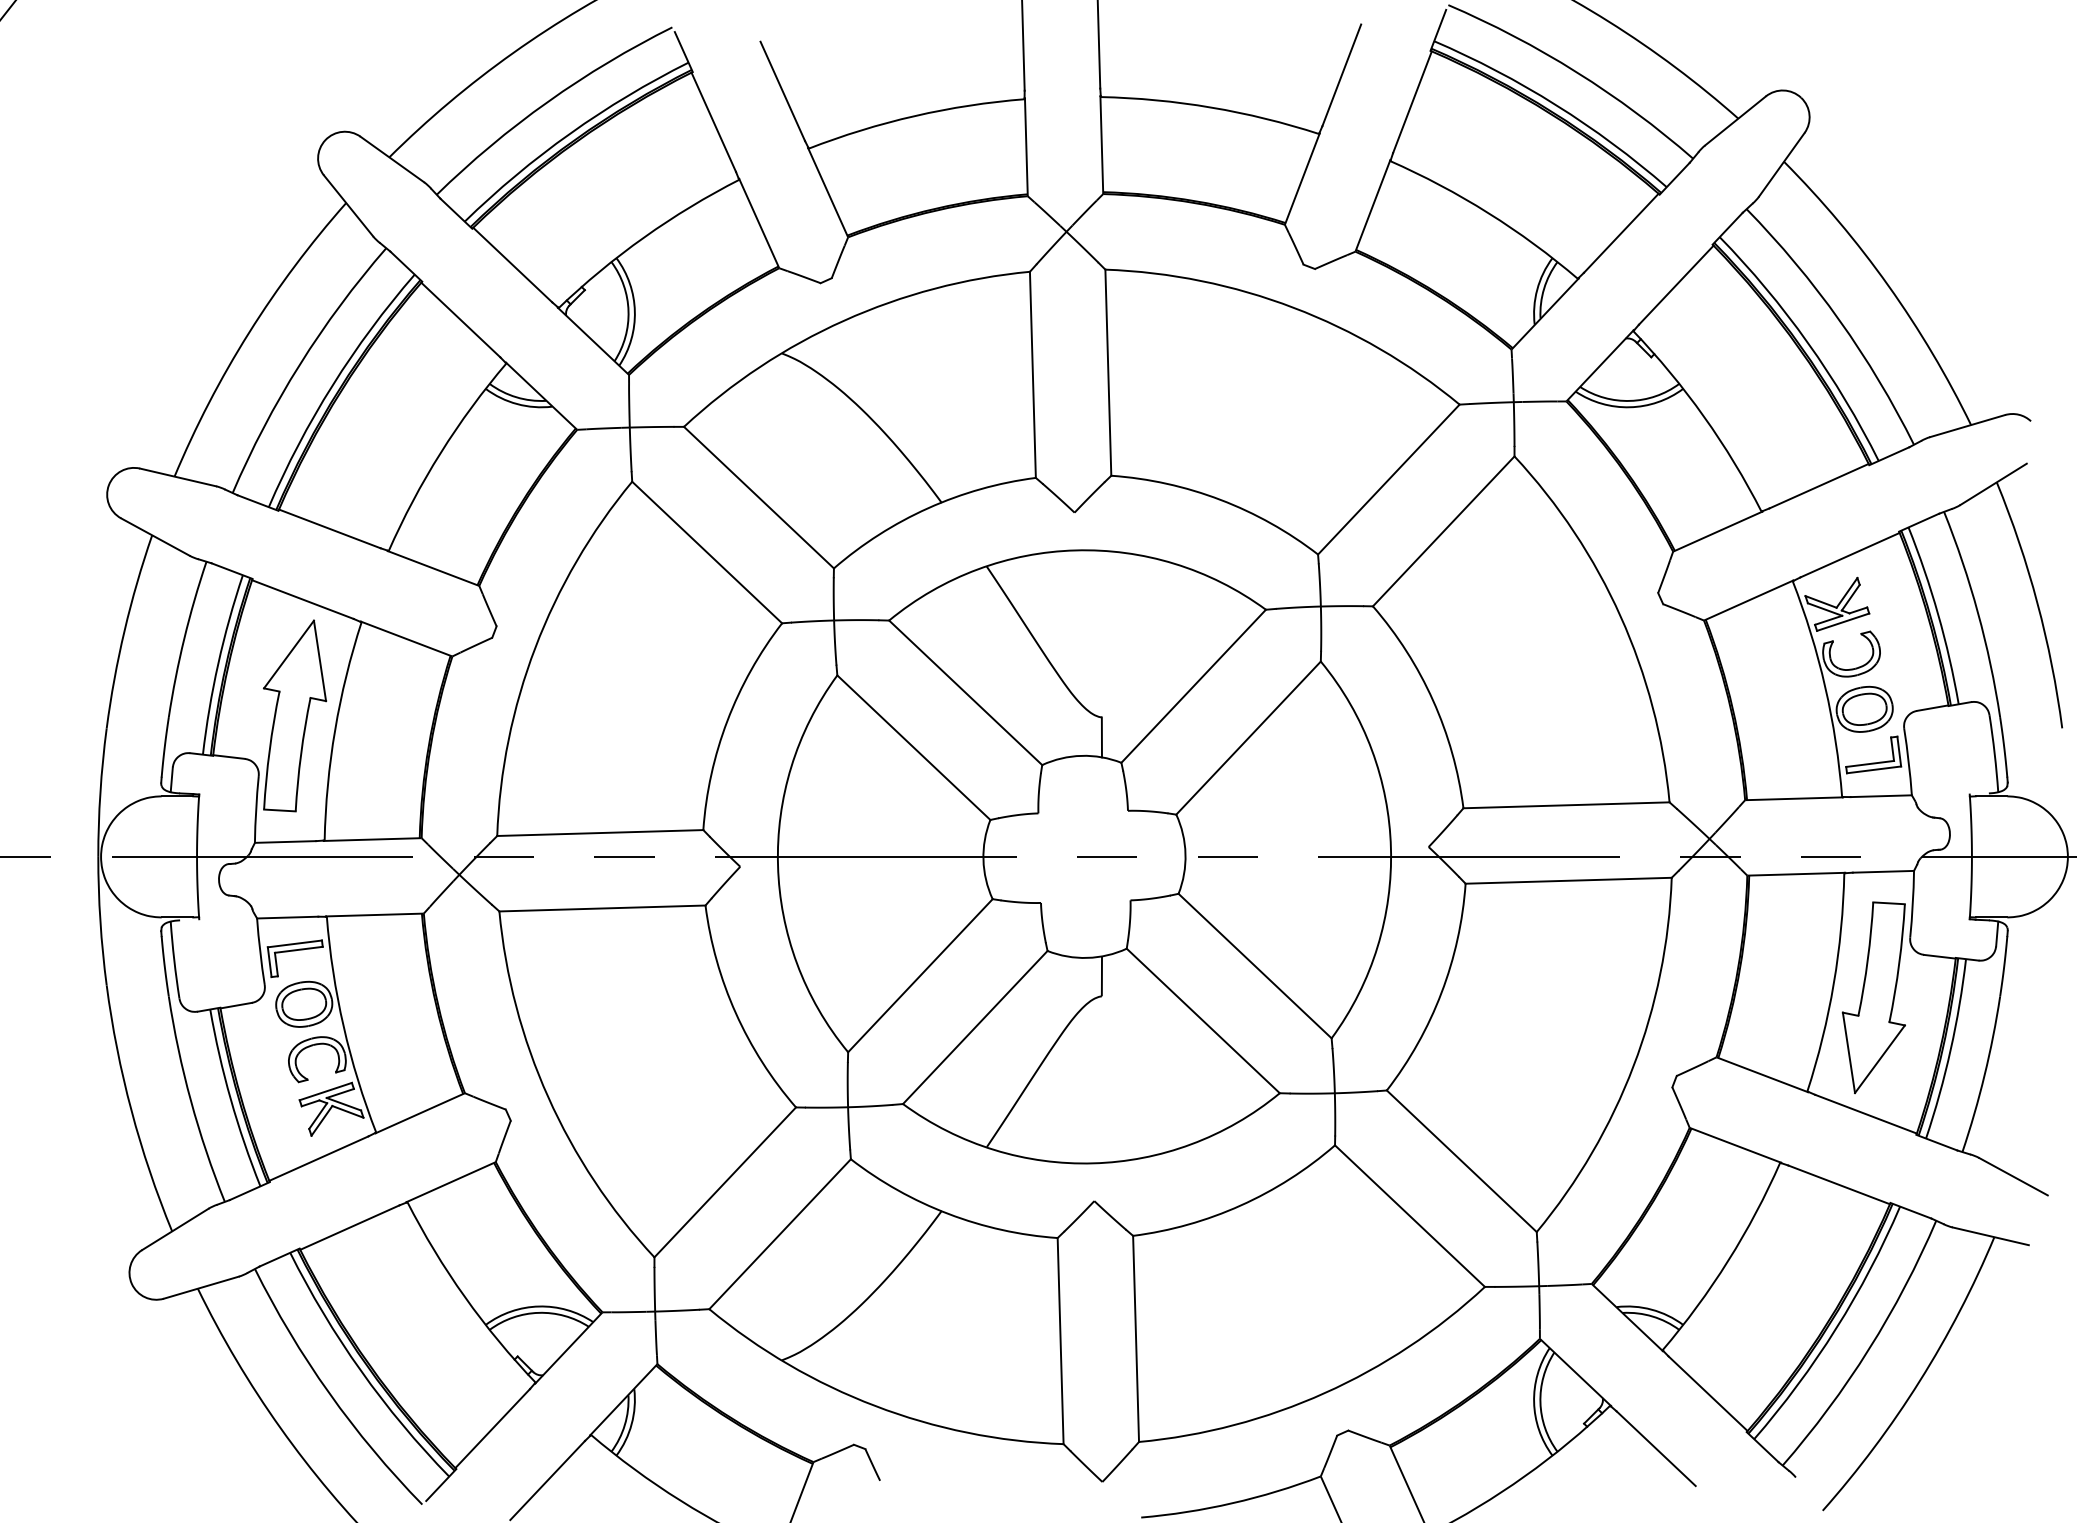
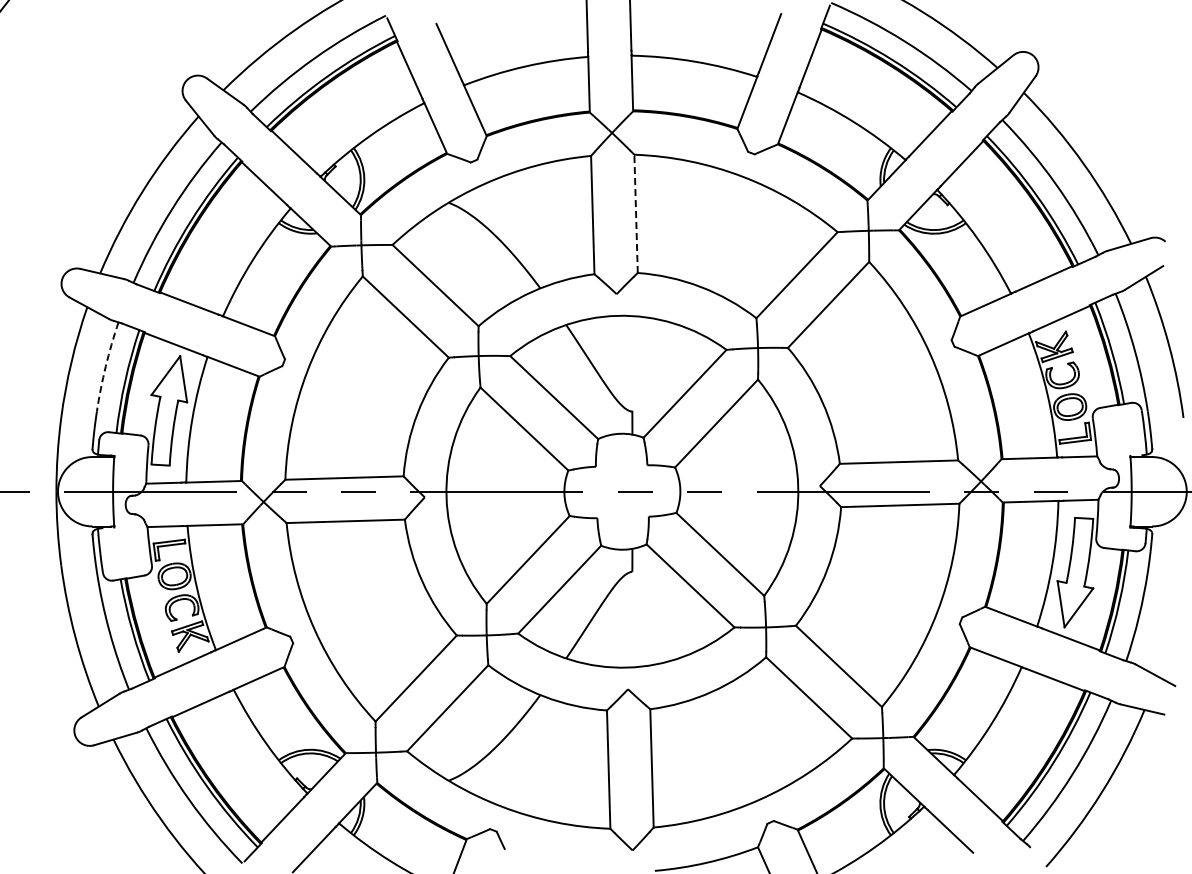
line: (1109, 372) -> (636, 213), solid -> dashed
arc: (183, 638) -> (105, 366), solid -> dashed

